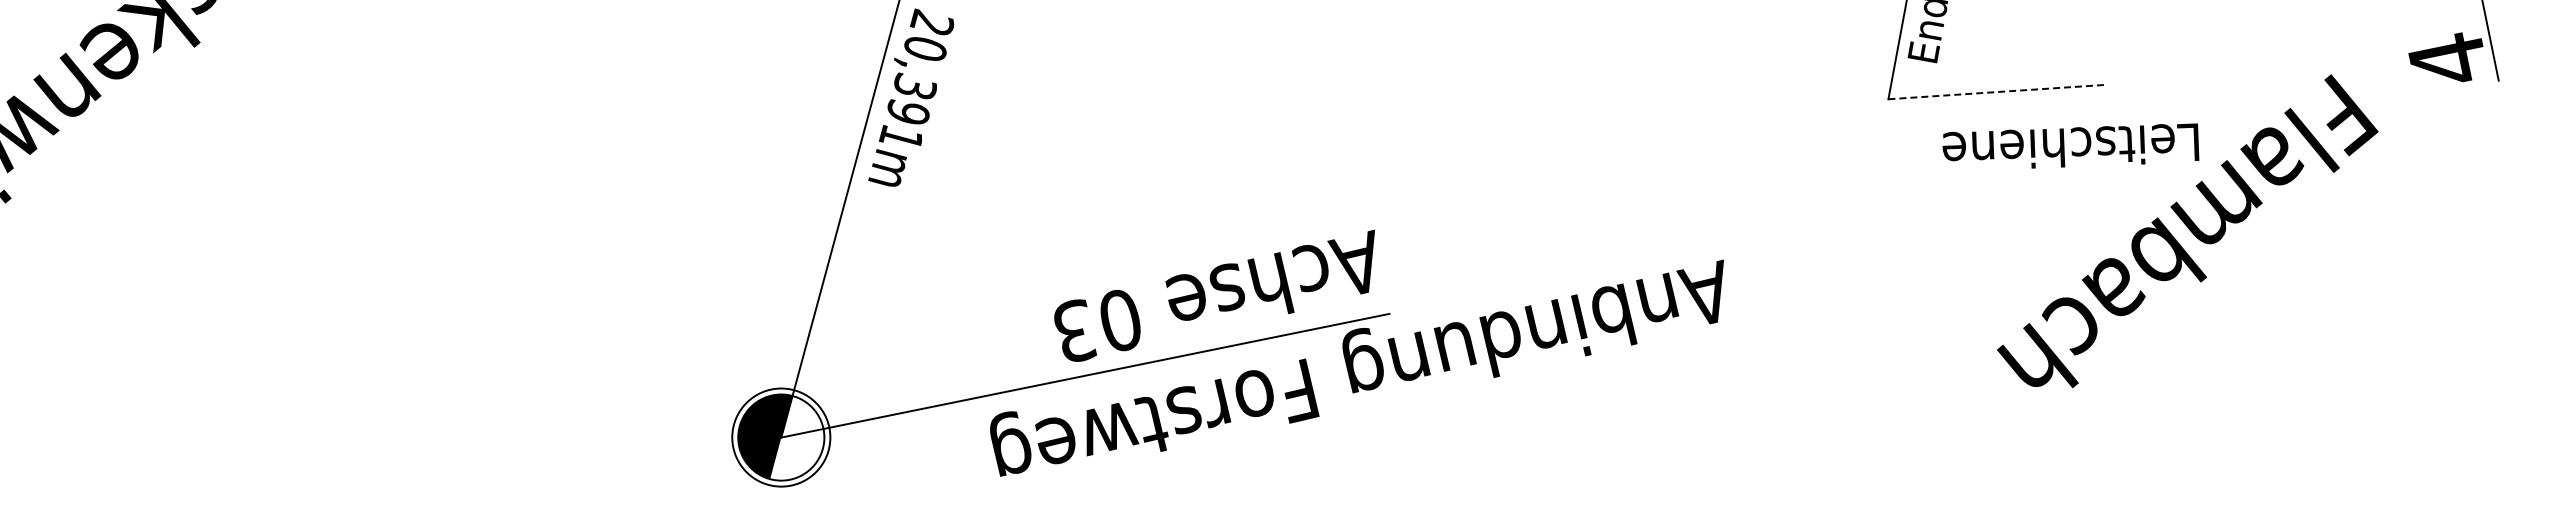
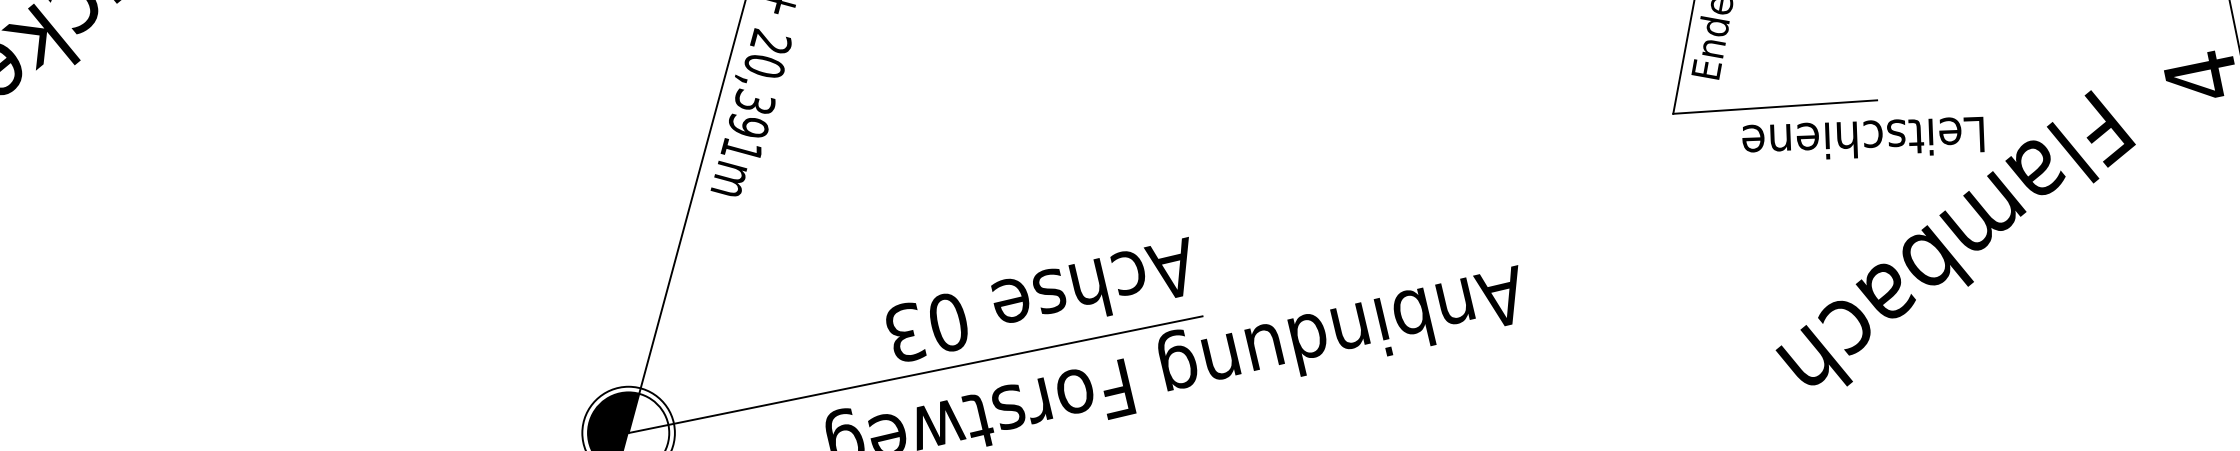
line: (1996, 92) -> (1775, 107), dashed -> solid
text: (2070, 145) -> (1863, 137), moved

